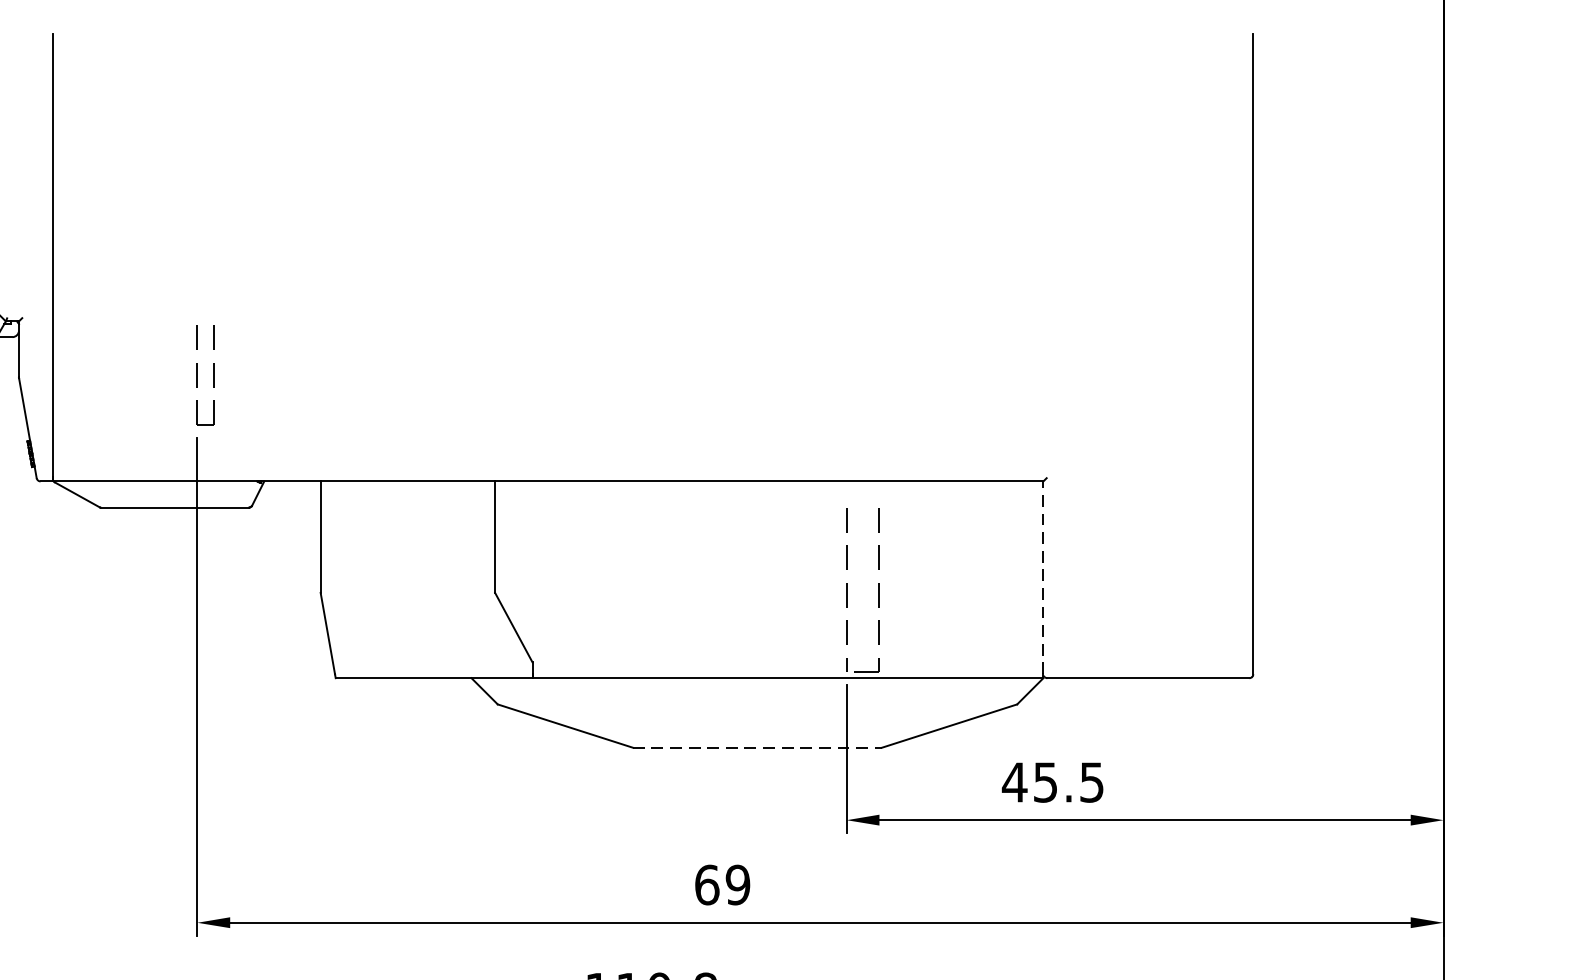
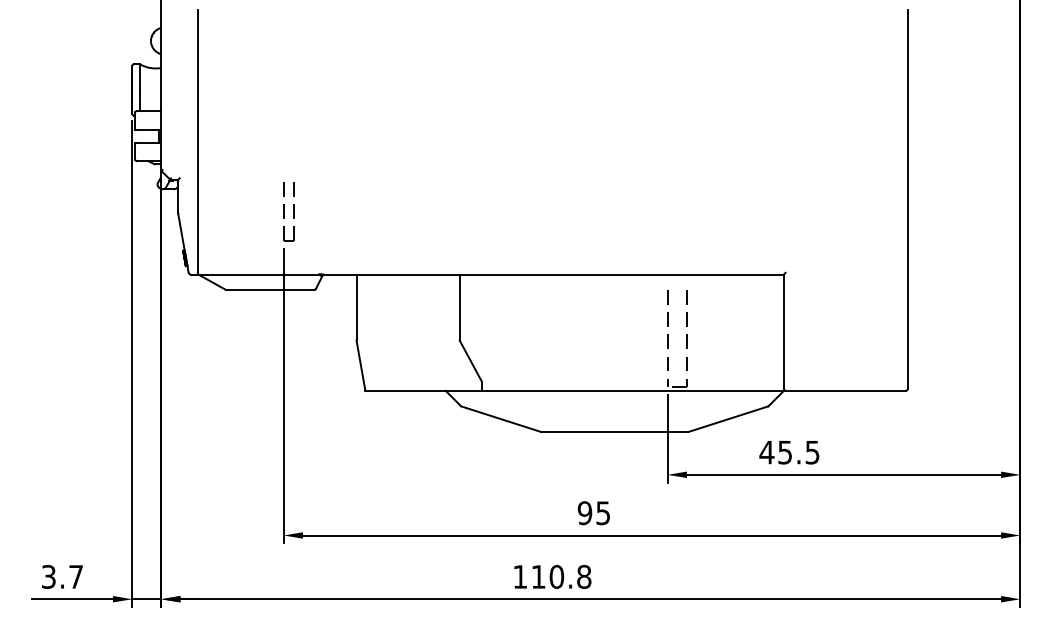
line: (1042, 577) -> (783, 331), dashed -> solid
line: (756, 746) -> (614, 431), dashed -> solid
text: (721, 885) -> (593, 513), 69 -> 95

